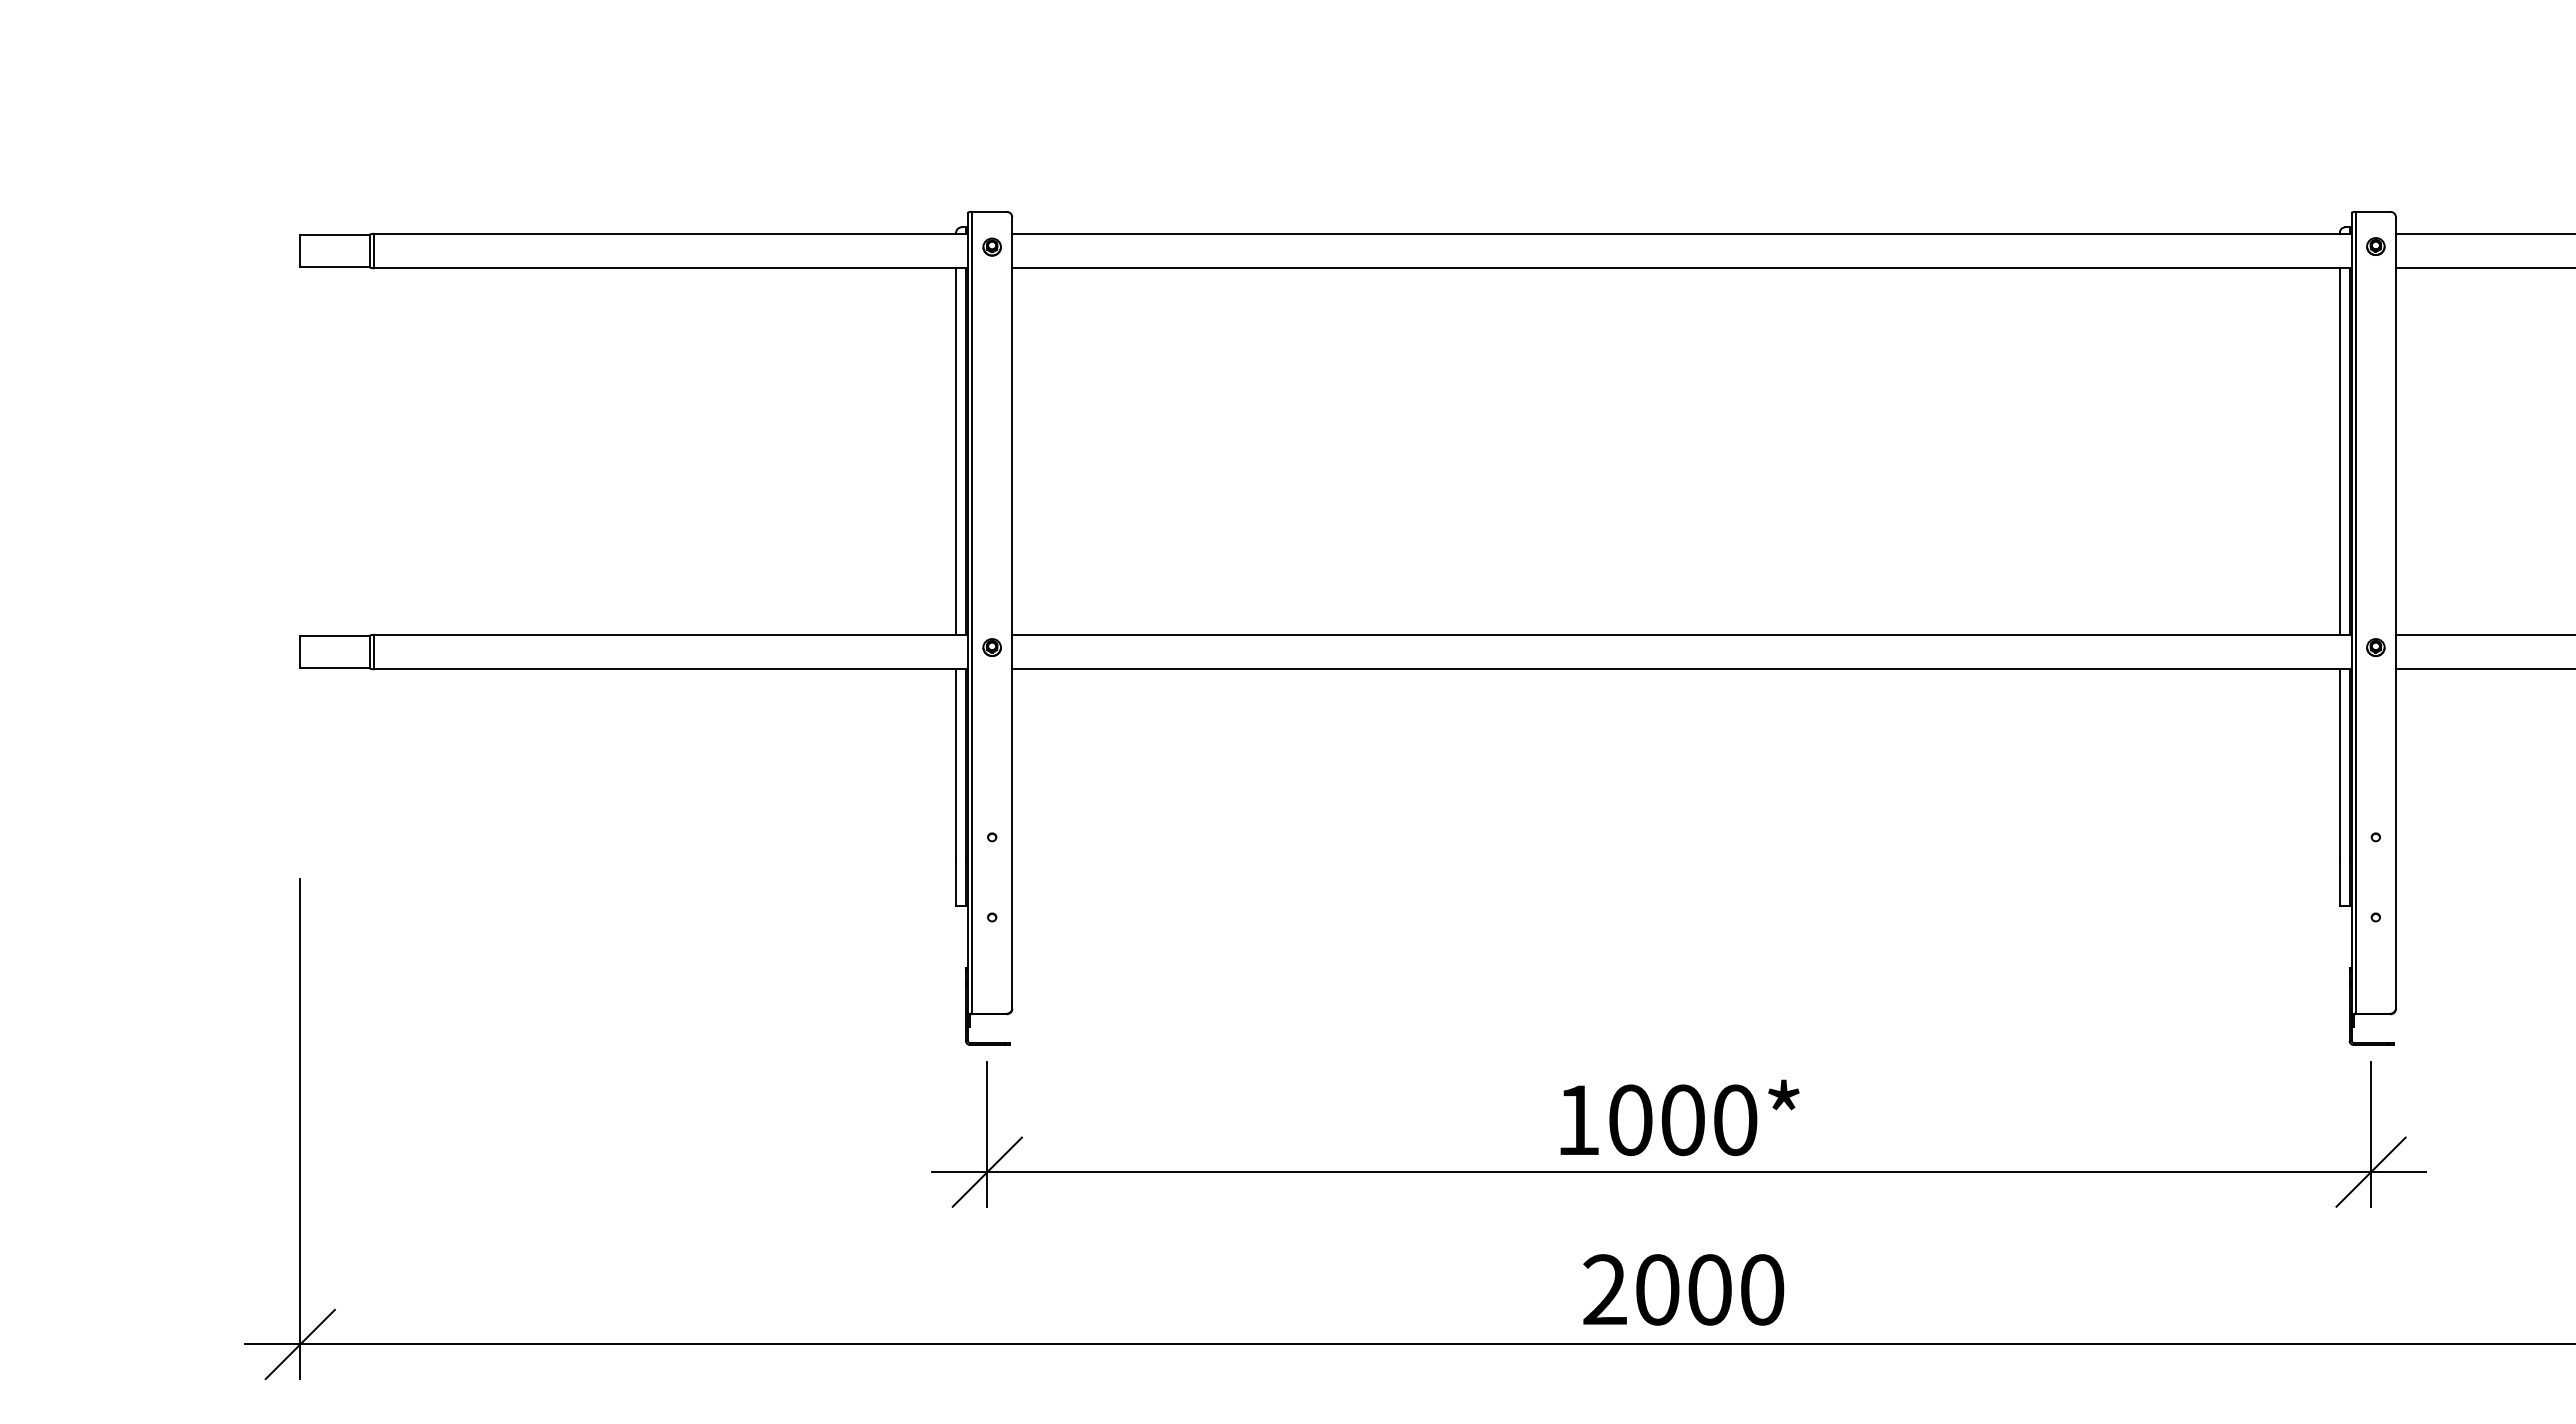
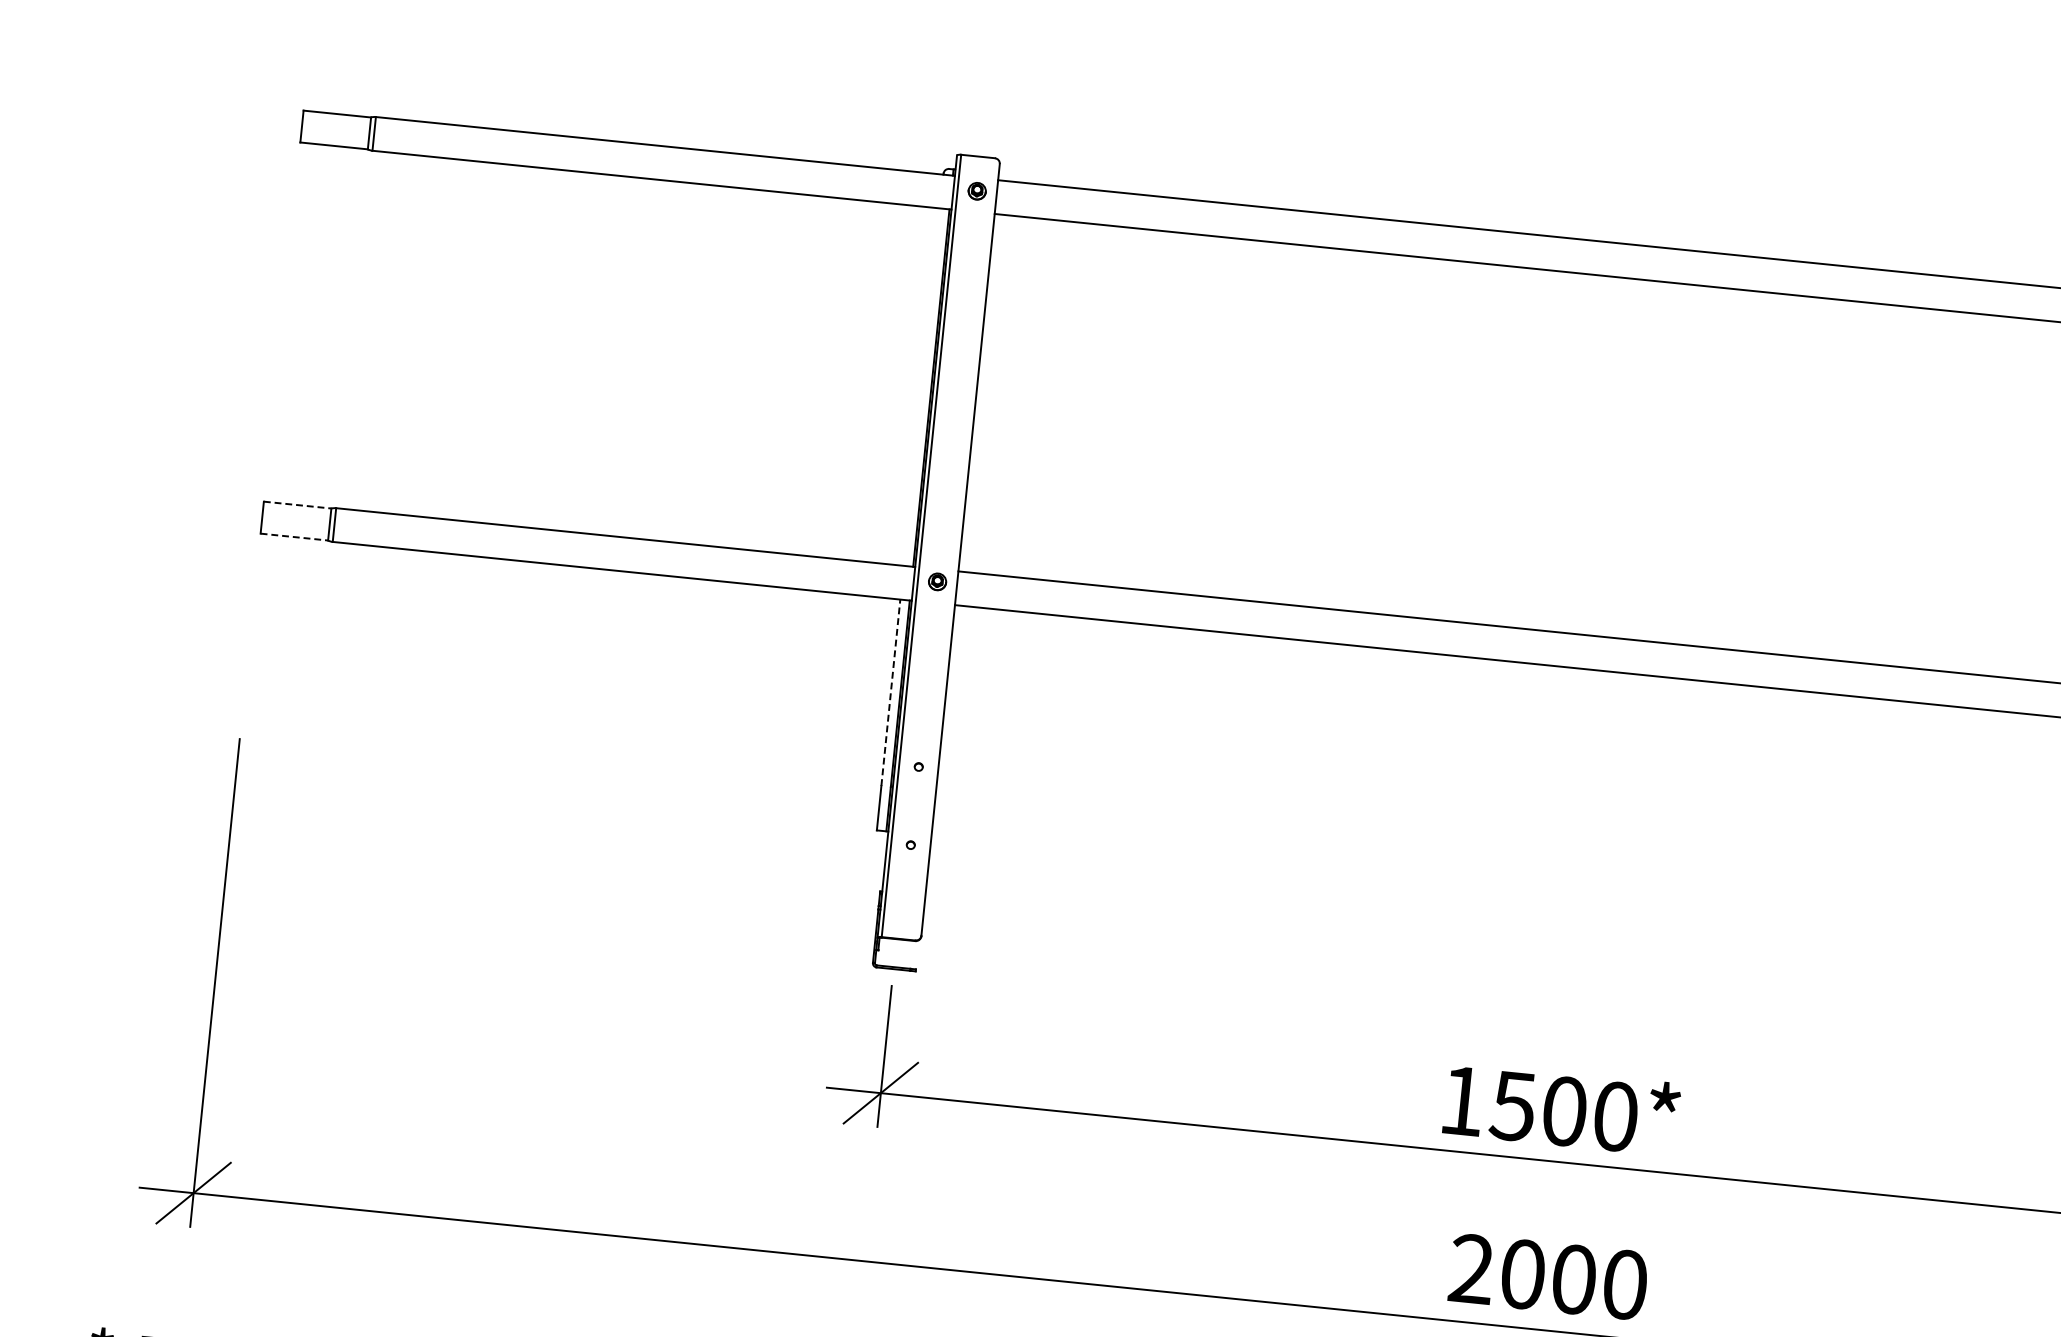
line: (956, 451) -> (922, 387), removed
line: (334, 635) -> (297, 504), solid -> dashed
line: (334, 668) -> (293, 537), solid -> dashed
line: (956, 764) -> (891, 692), solid -> dashed
text: (1629, 1119) -> (1512, 1105), 1000* -> 1500*

